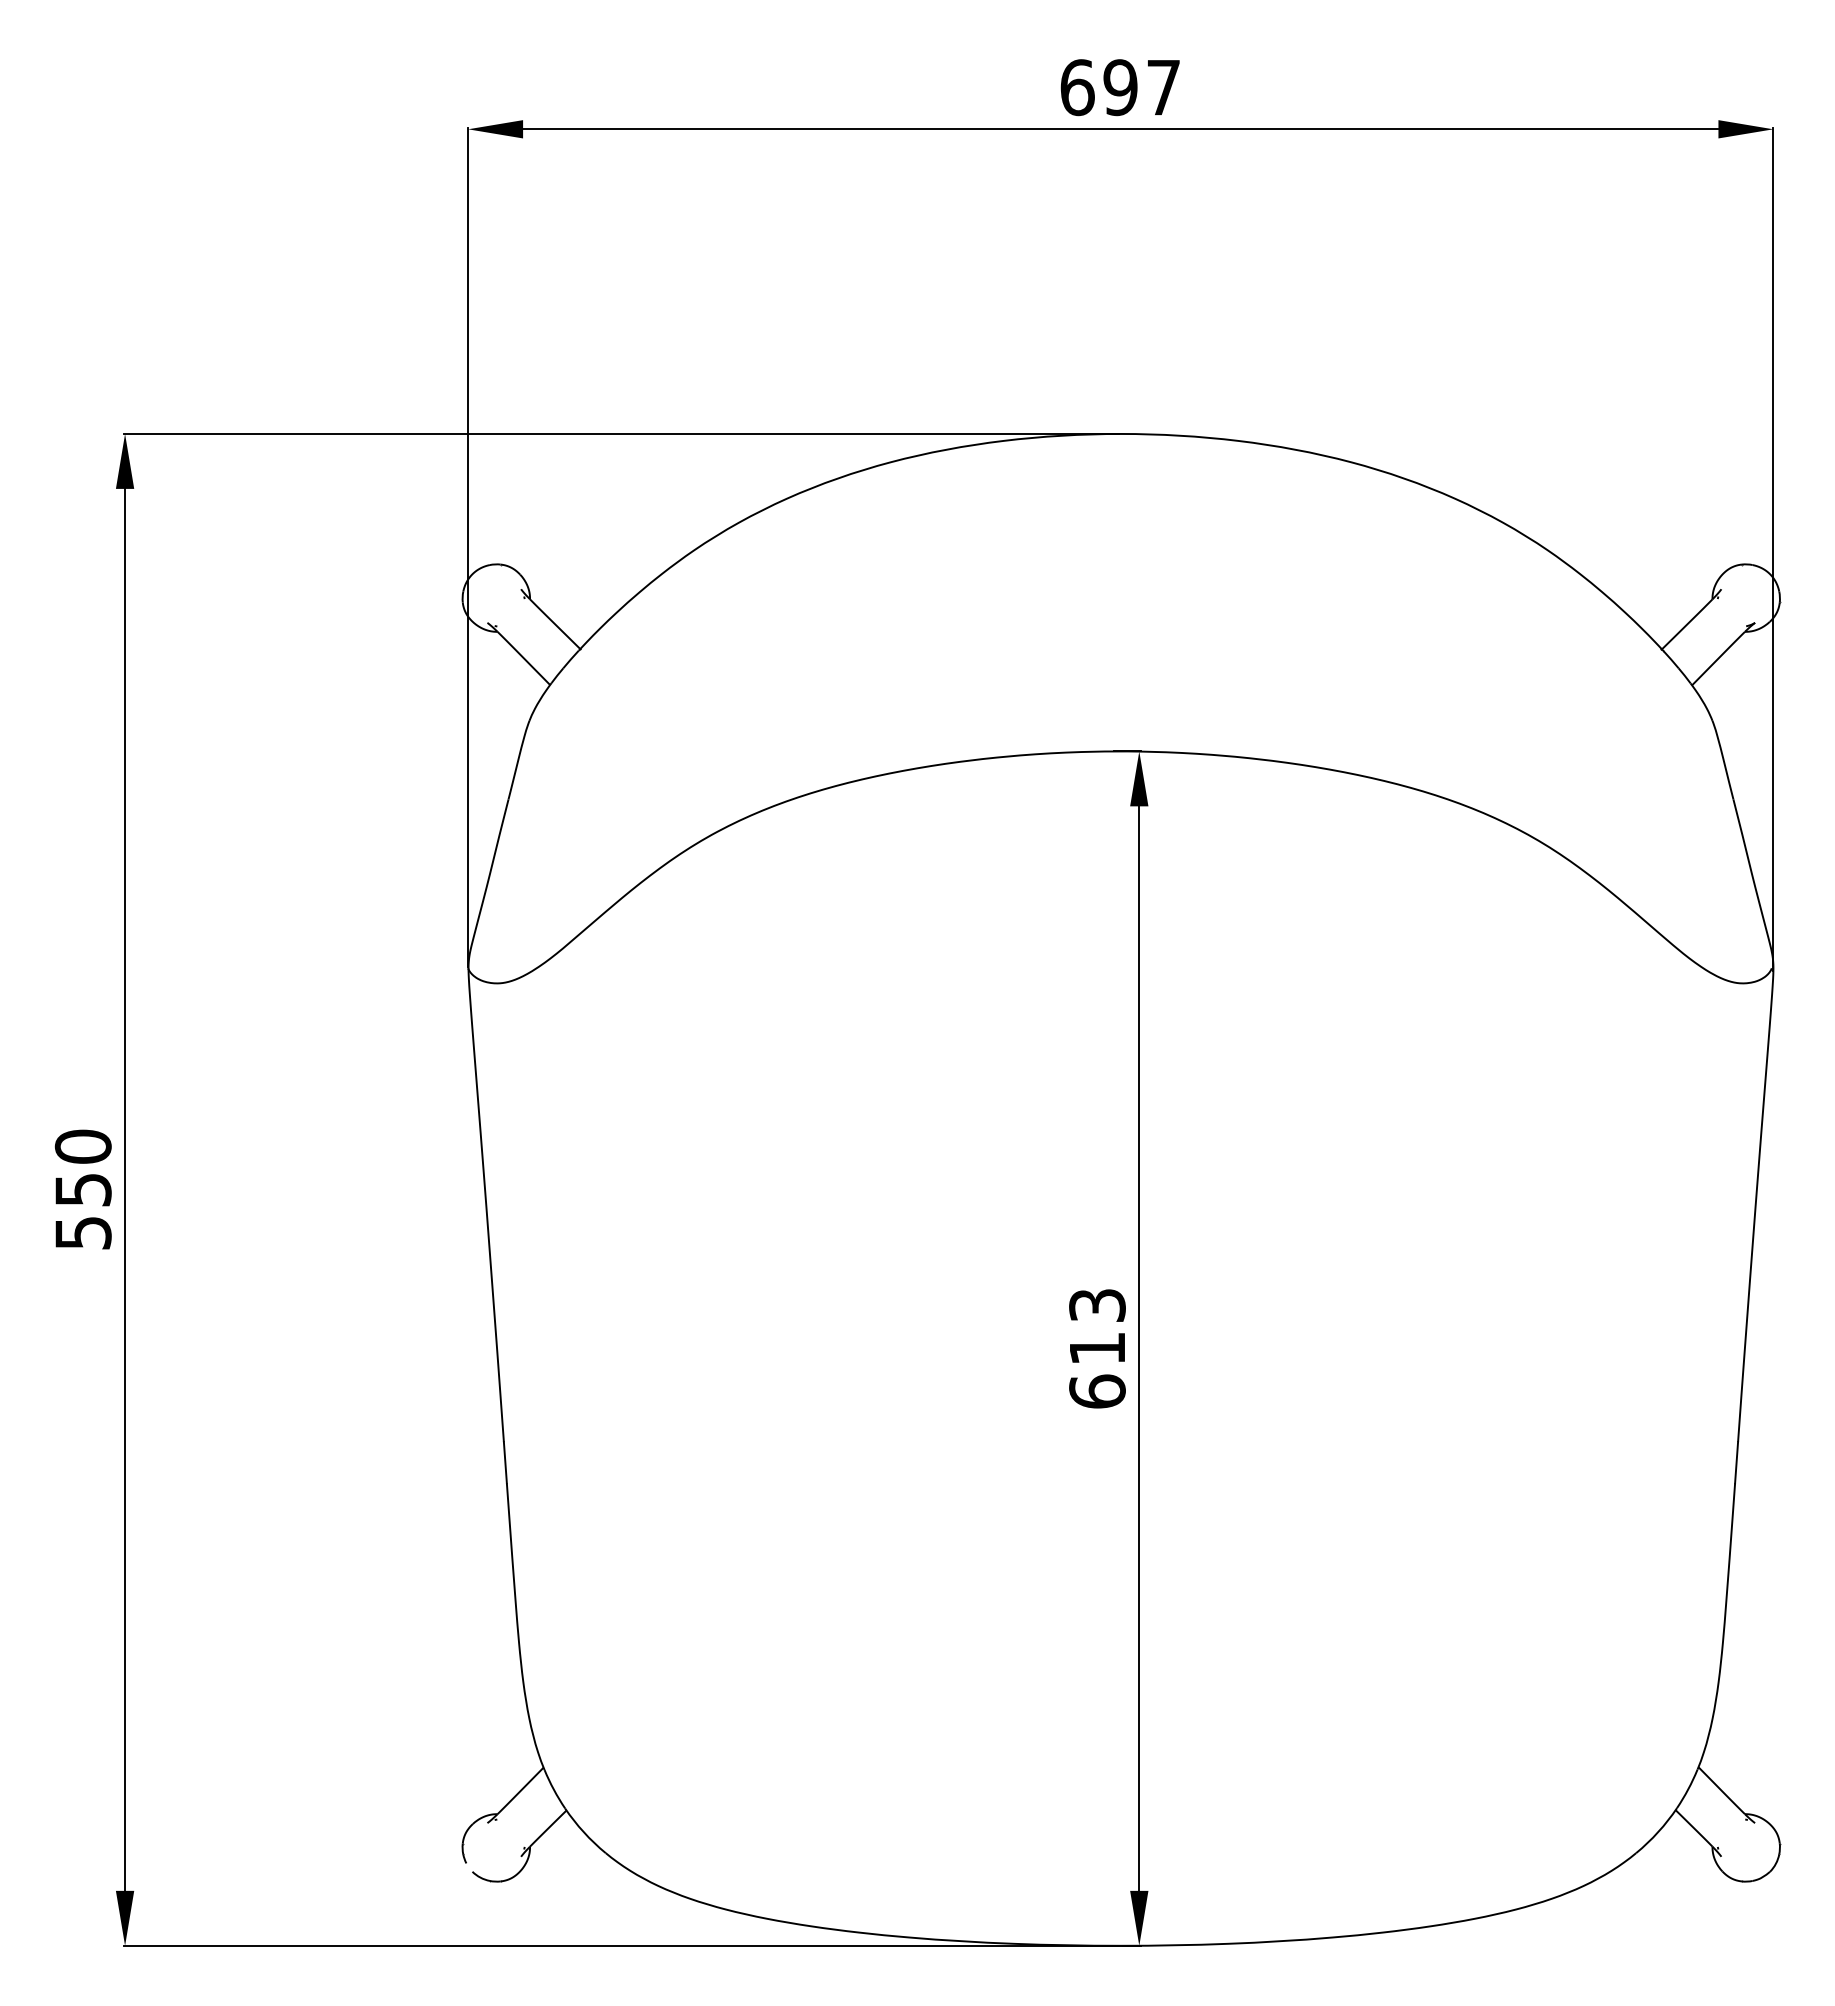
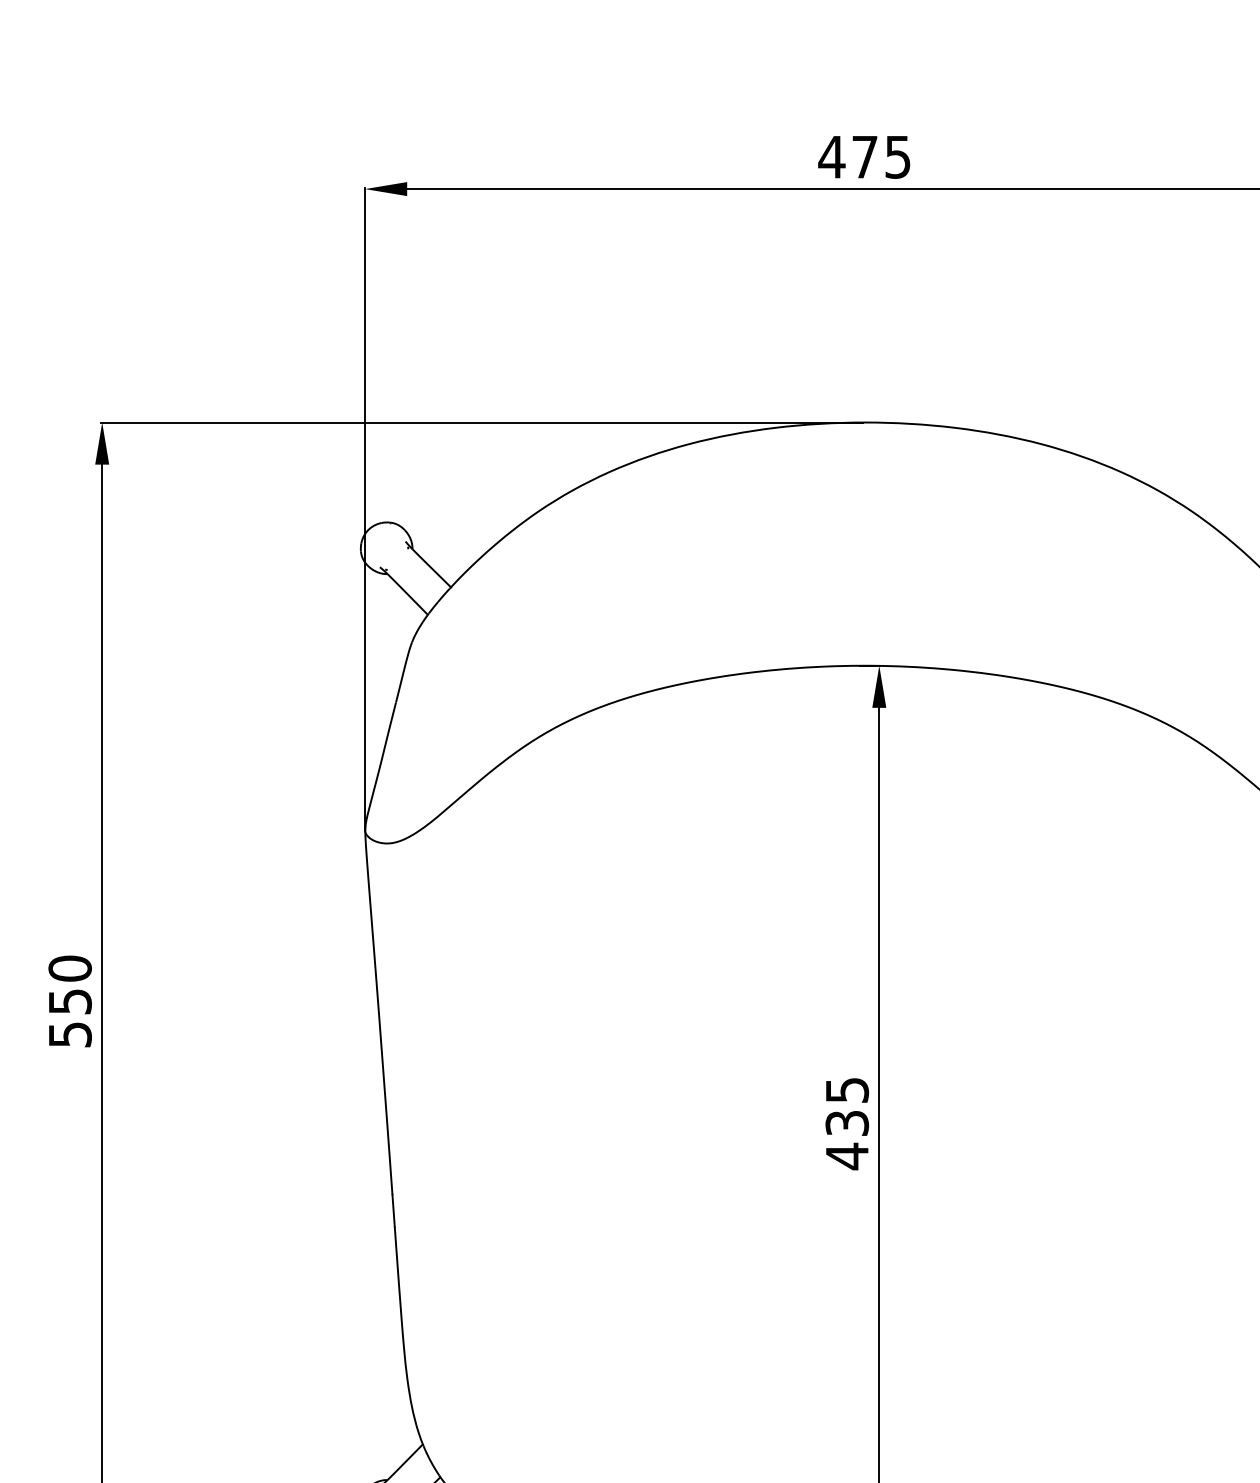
text: (1119, 87) -> (864, 157), 697 -> 475
text: (1097, 1349) -> (847, 1124), 613 -> 435

